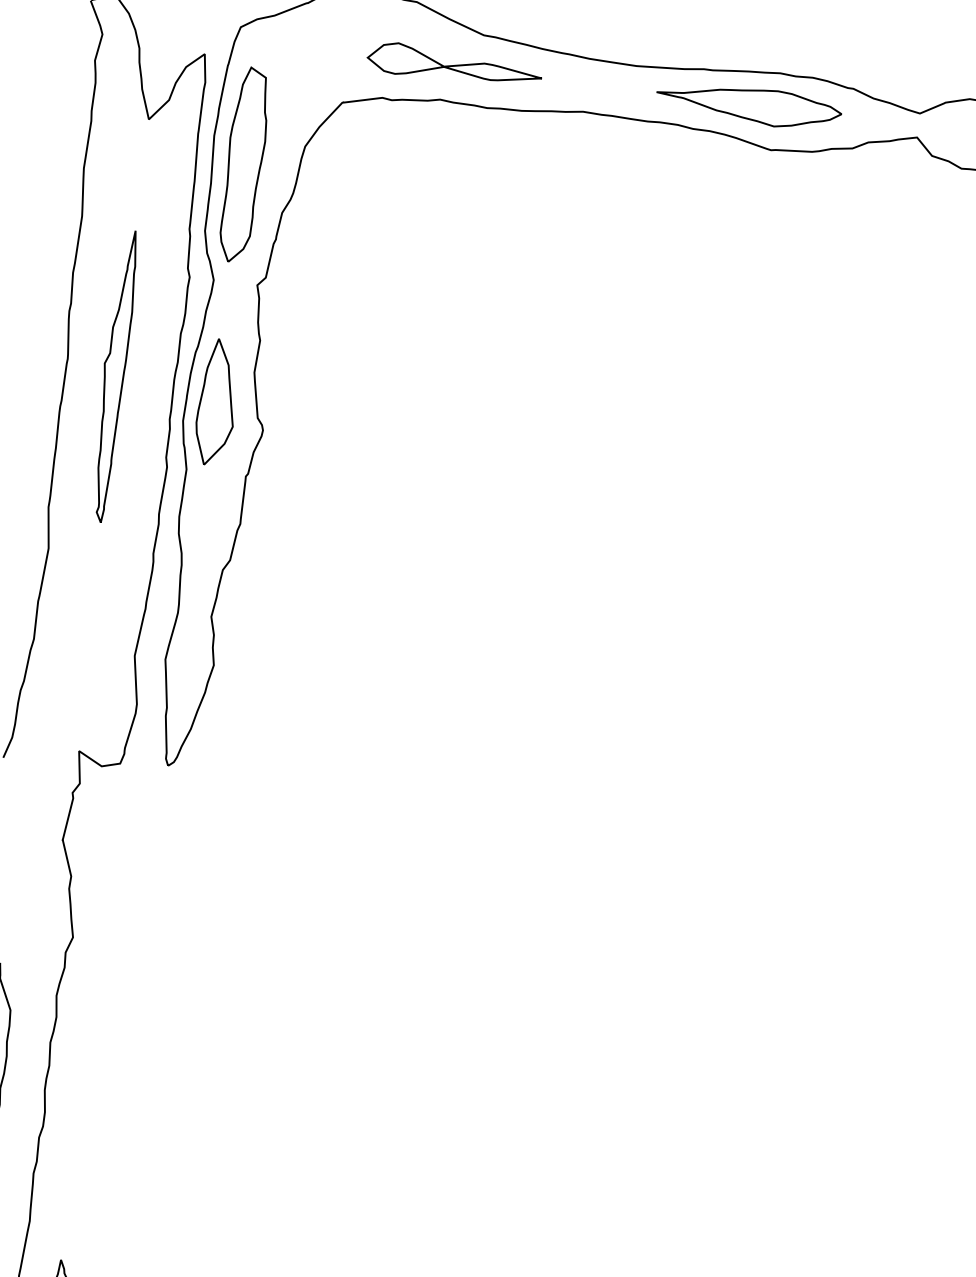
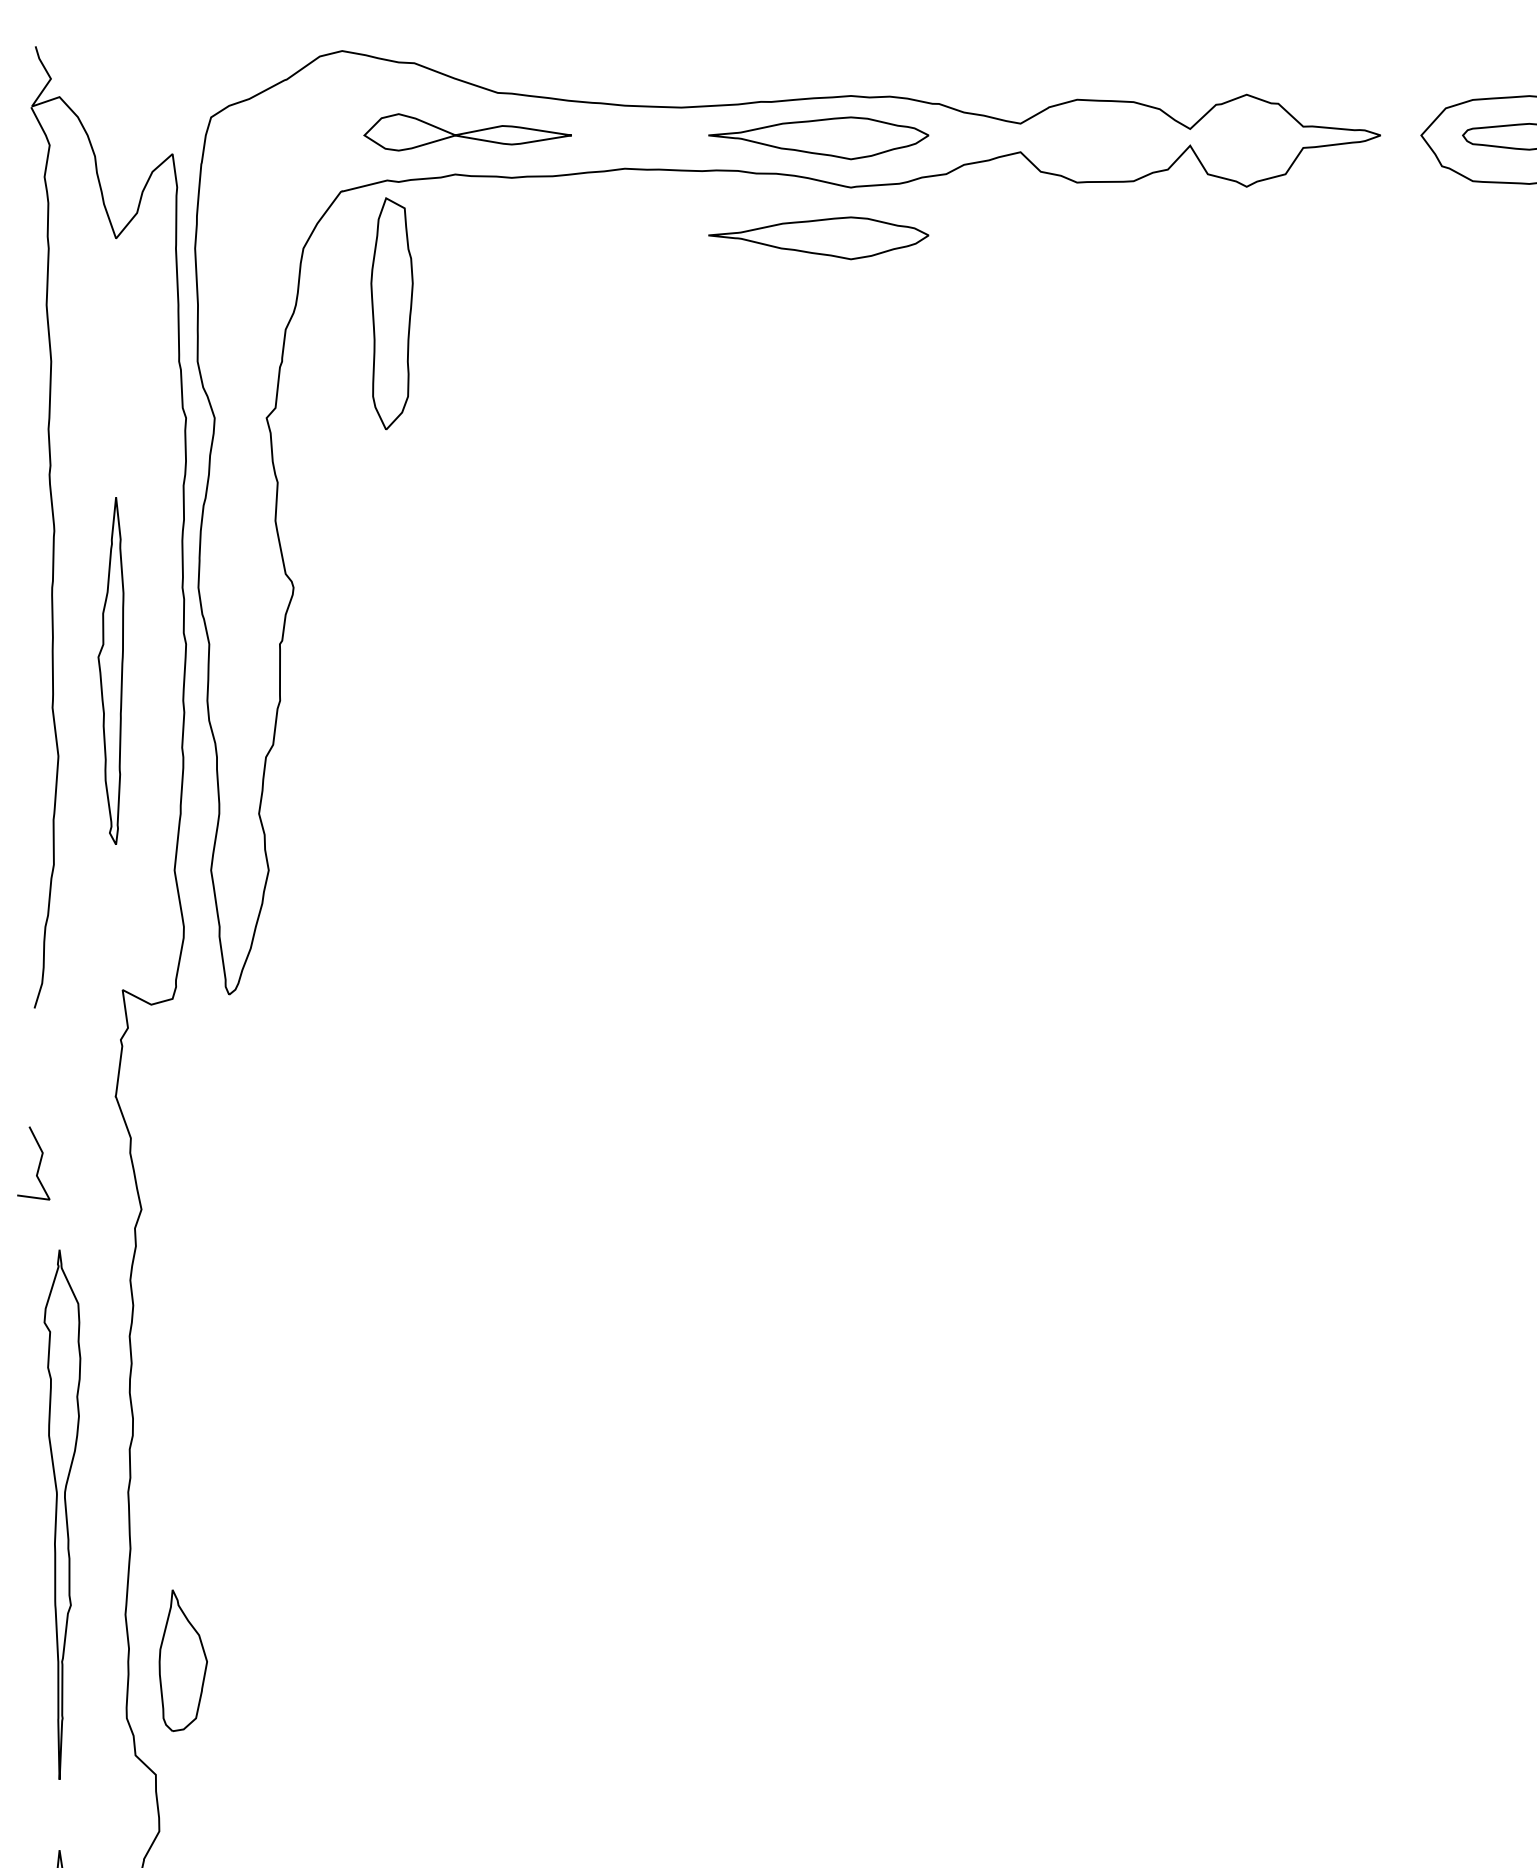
part: (244, 164) -> (391, 313), moved
part: (738, 189) -> (818, 238), added
part: (113, 375) -> (110, 670), moved
part: (216, 402) -> (235, 561), removed

